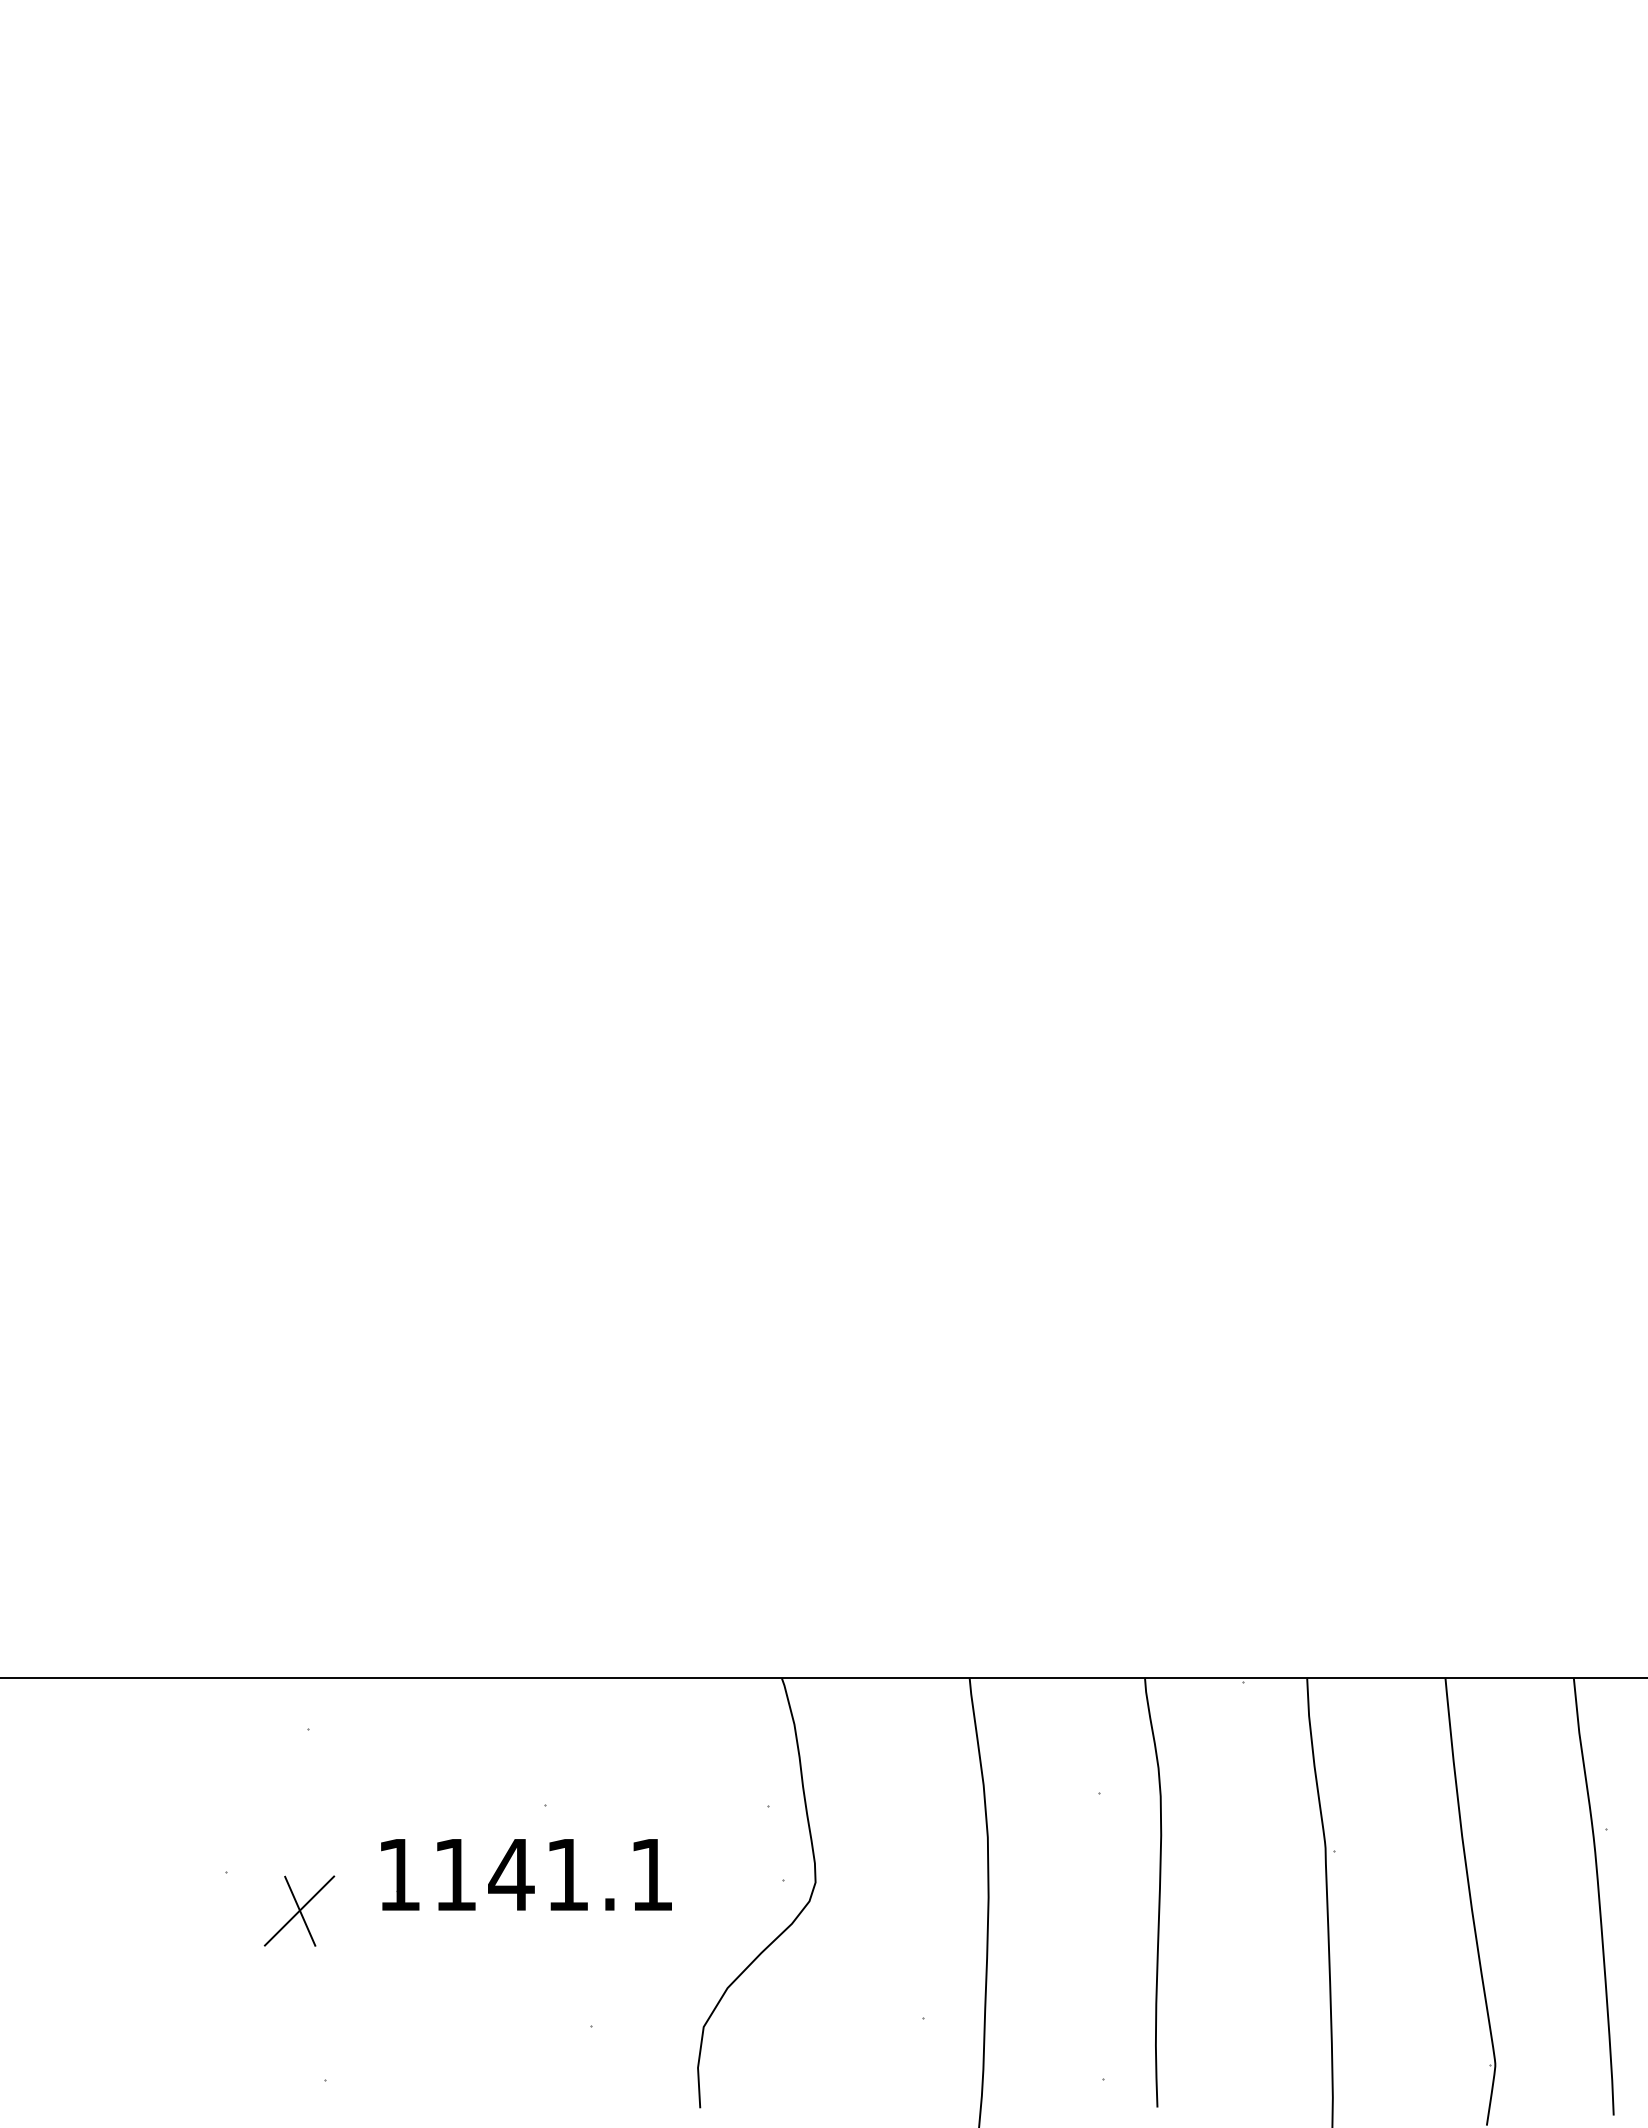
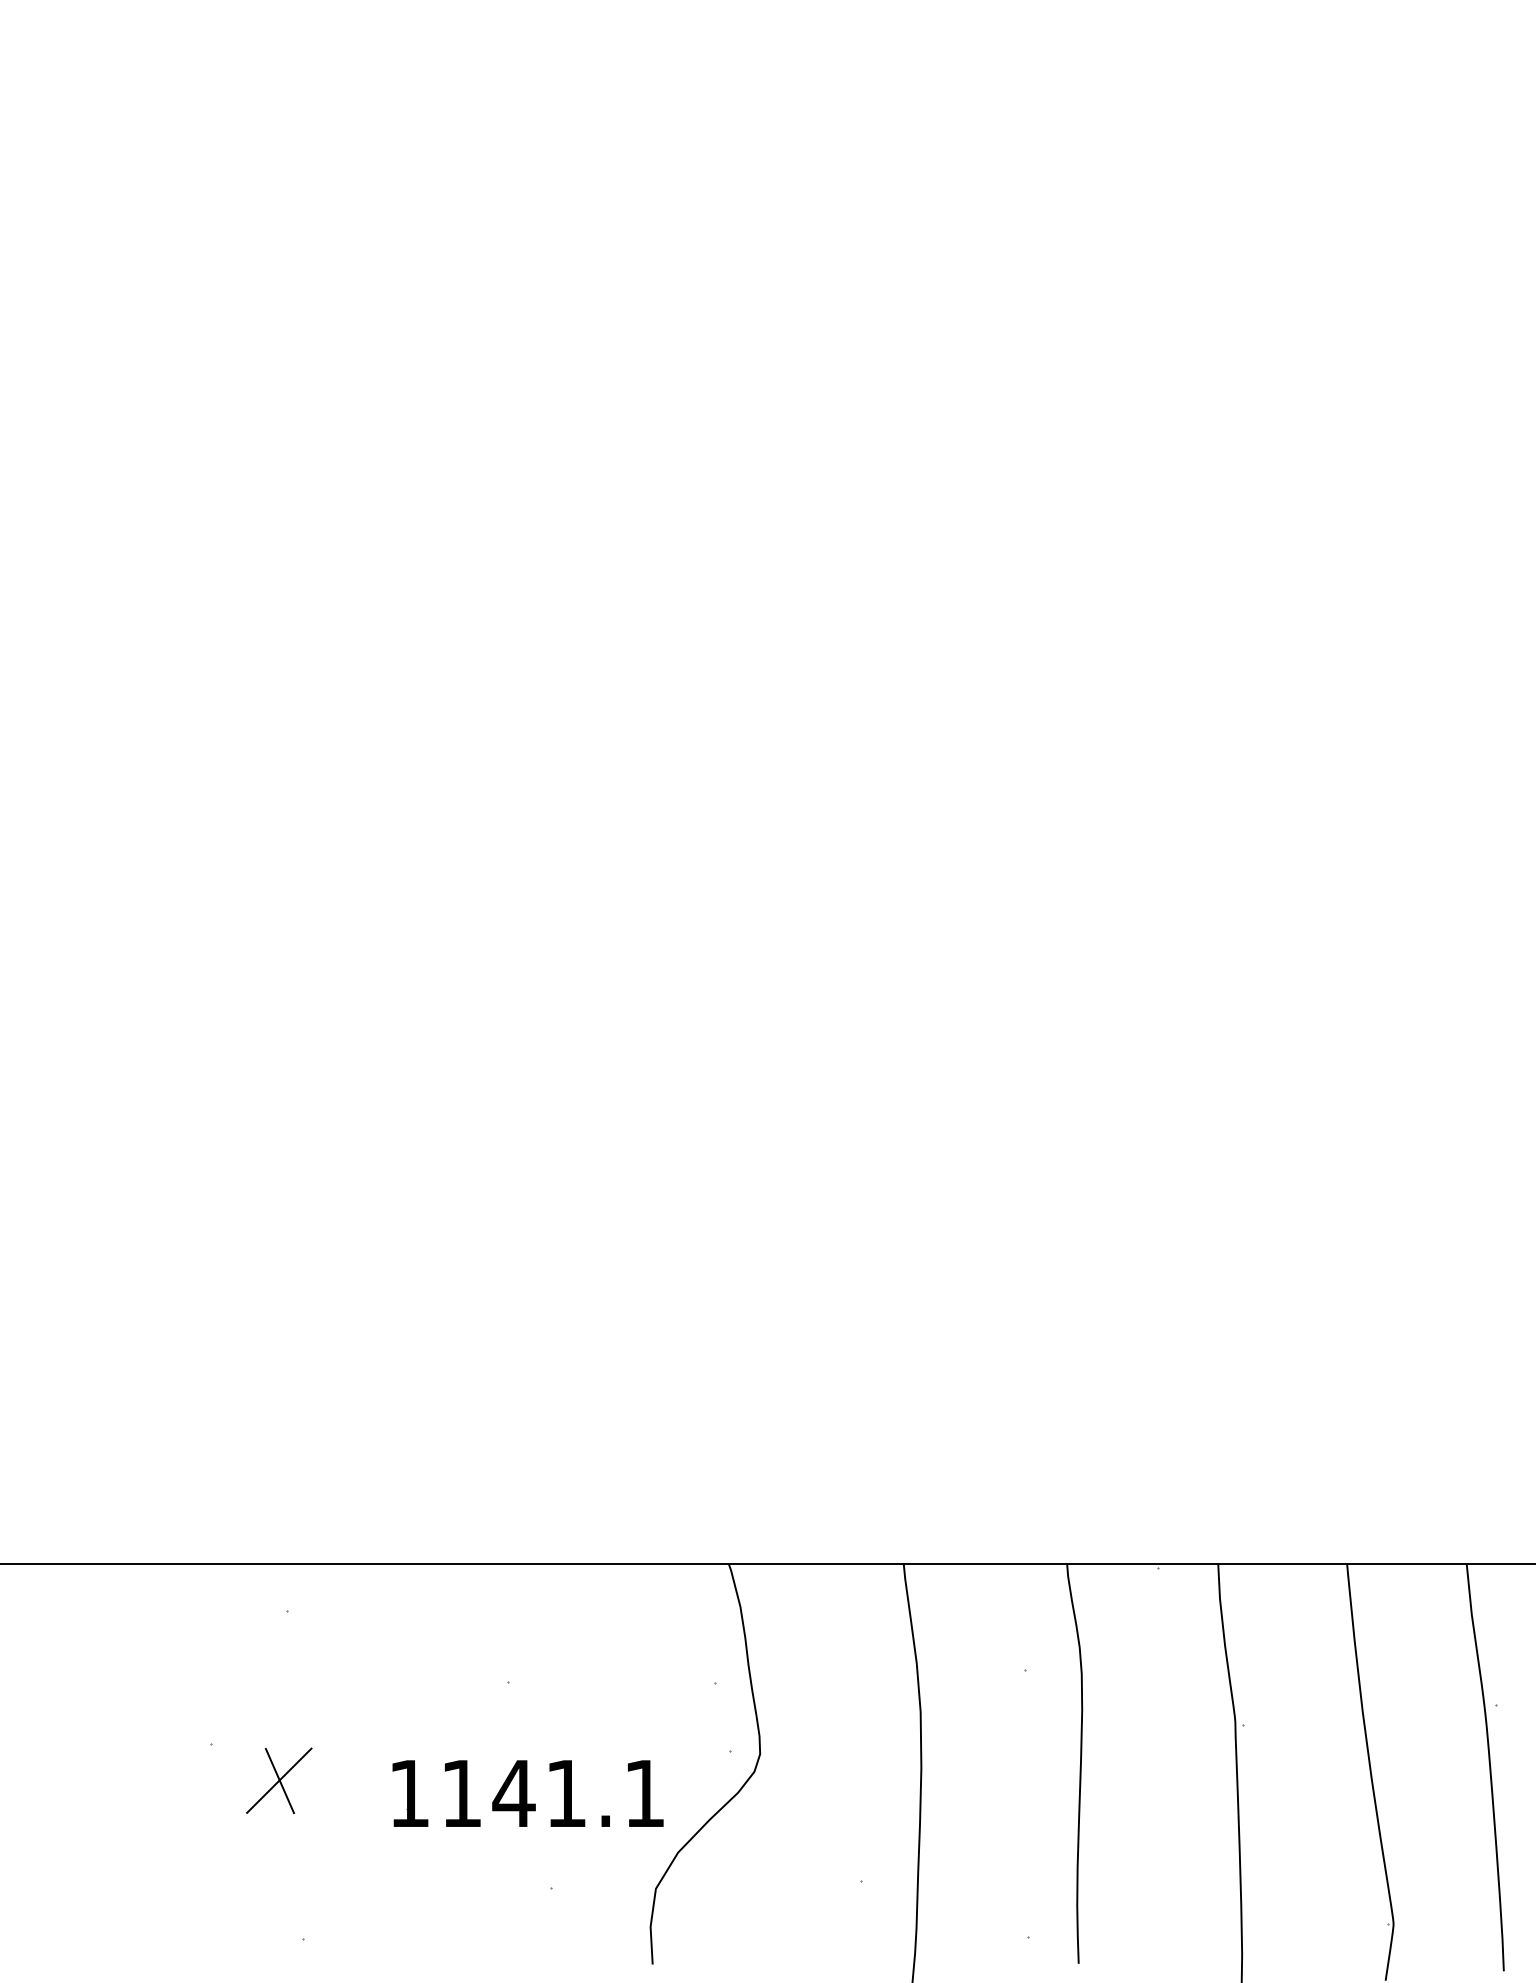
part: (526, 1874) -> (528, 1793), moved

